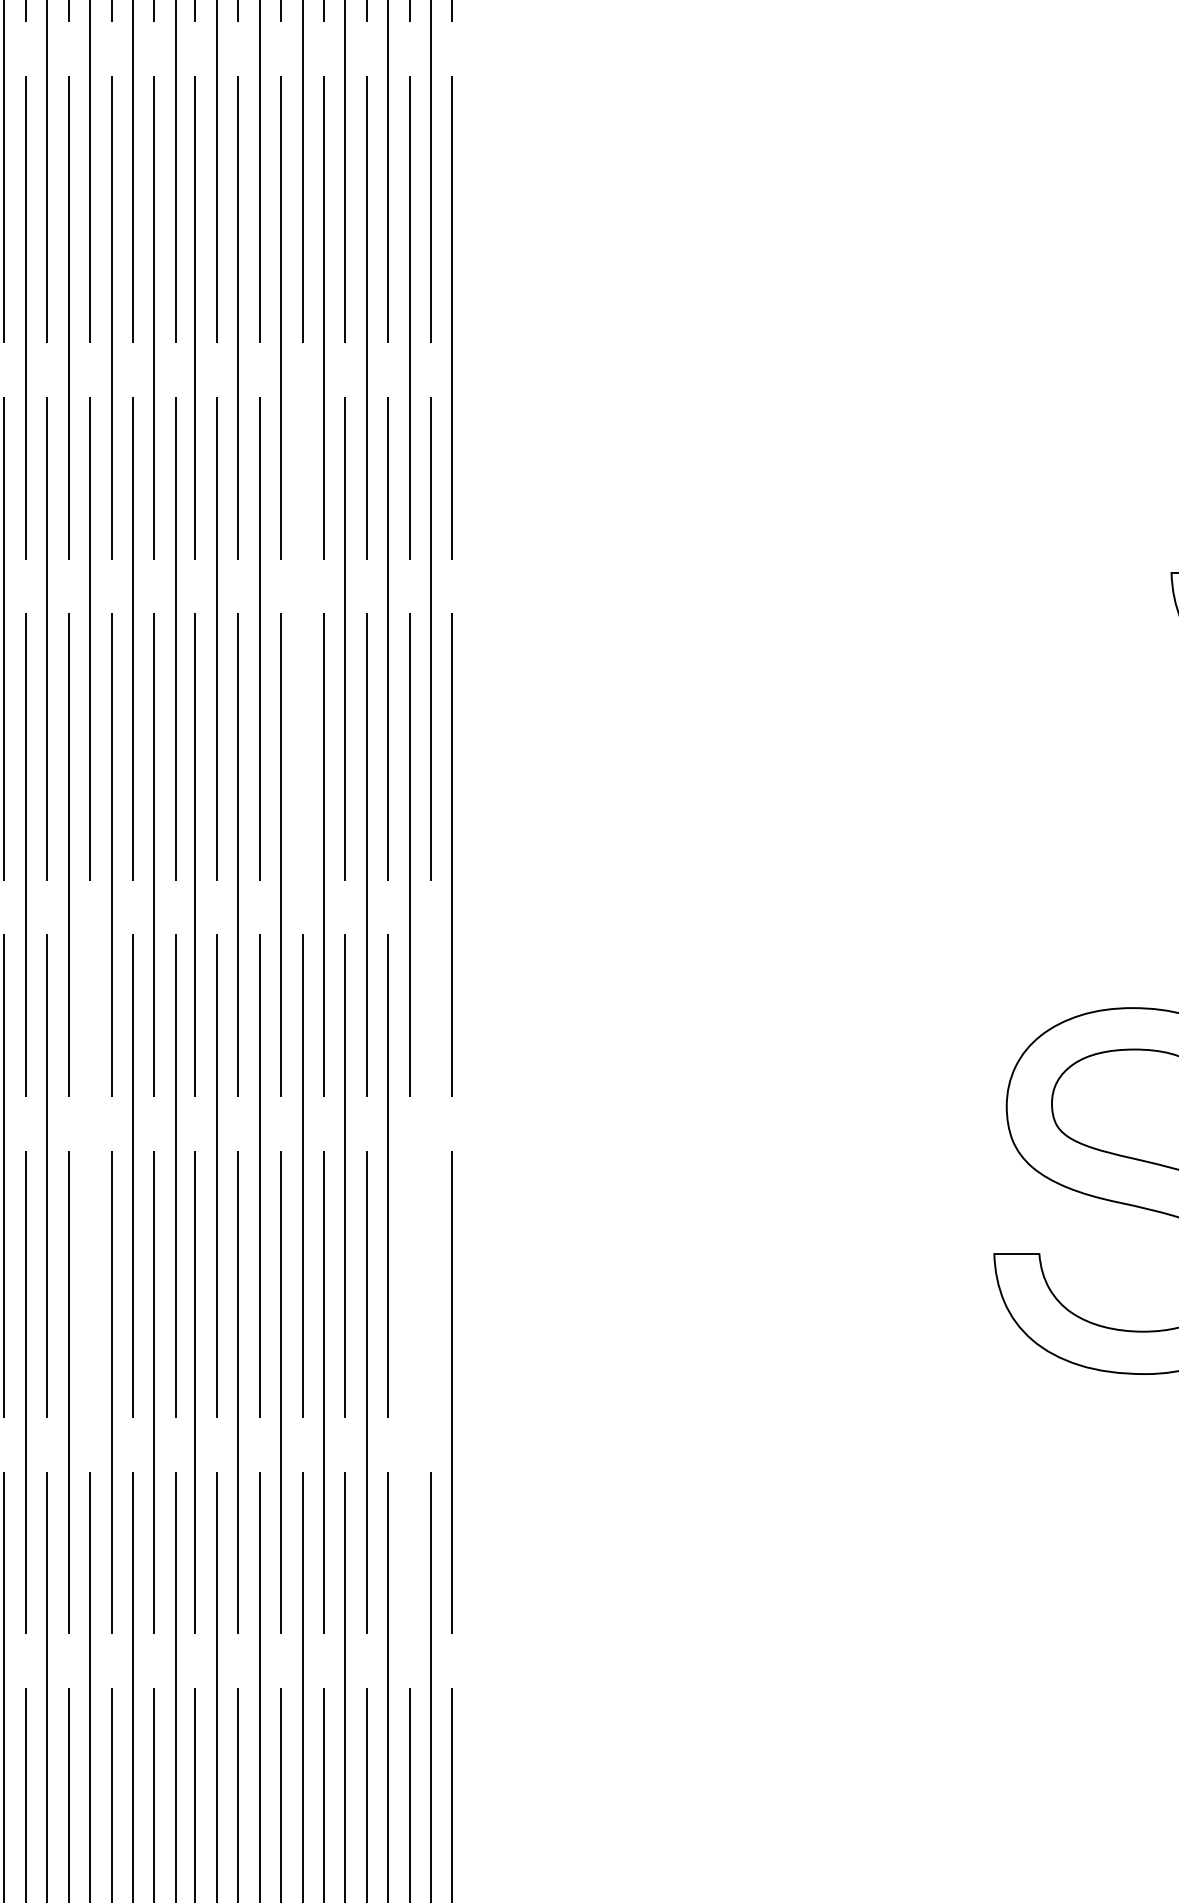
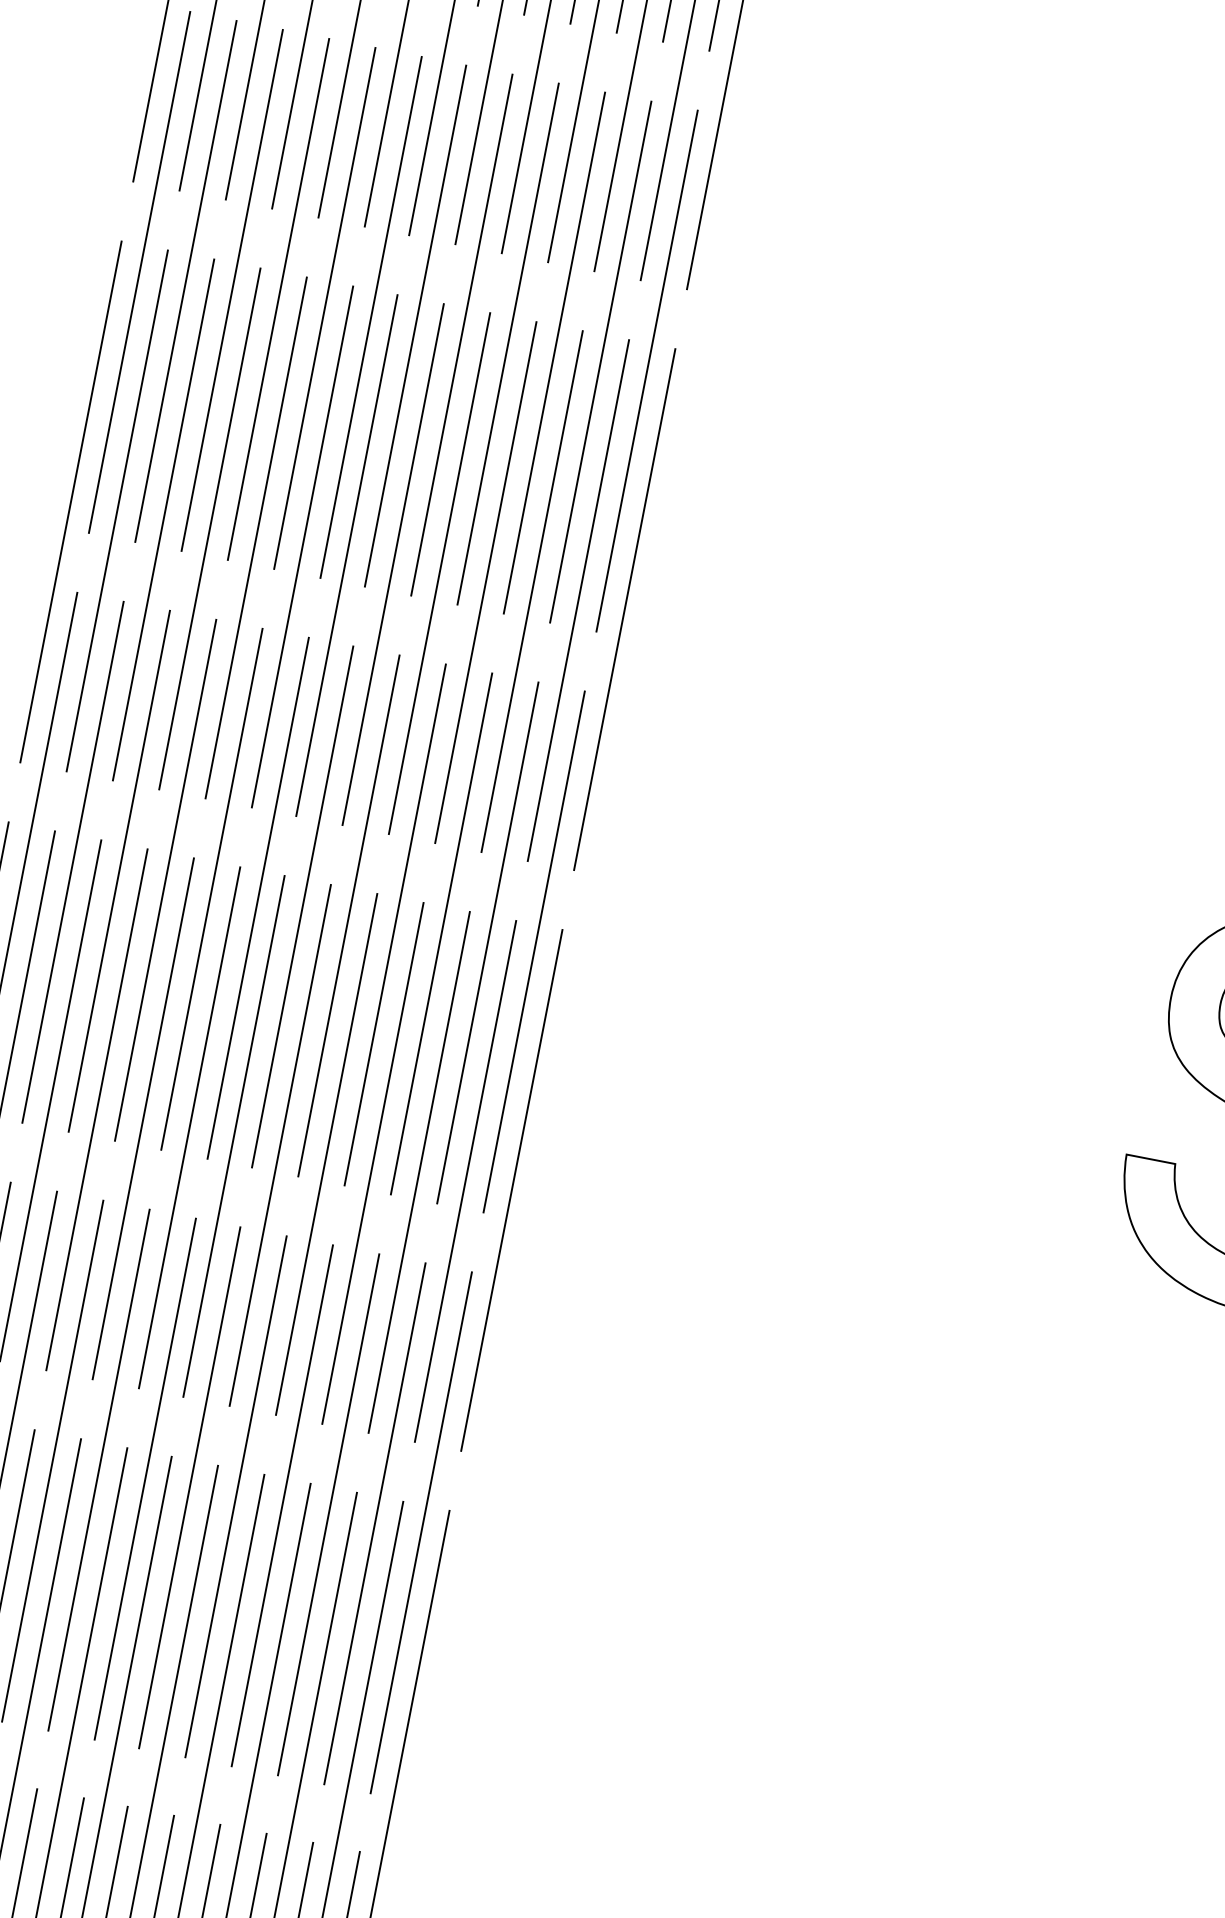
line: (302, 638) -> (508, 343), added
line: (89, 1175) -> (165, 879), added
line: (430, 1175) -> (533, 951), added
line: (409, 1392) -> (465, 1181), added

